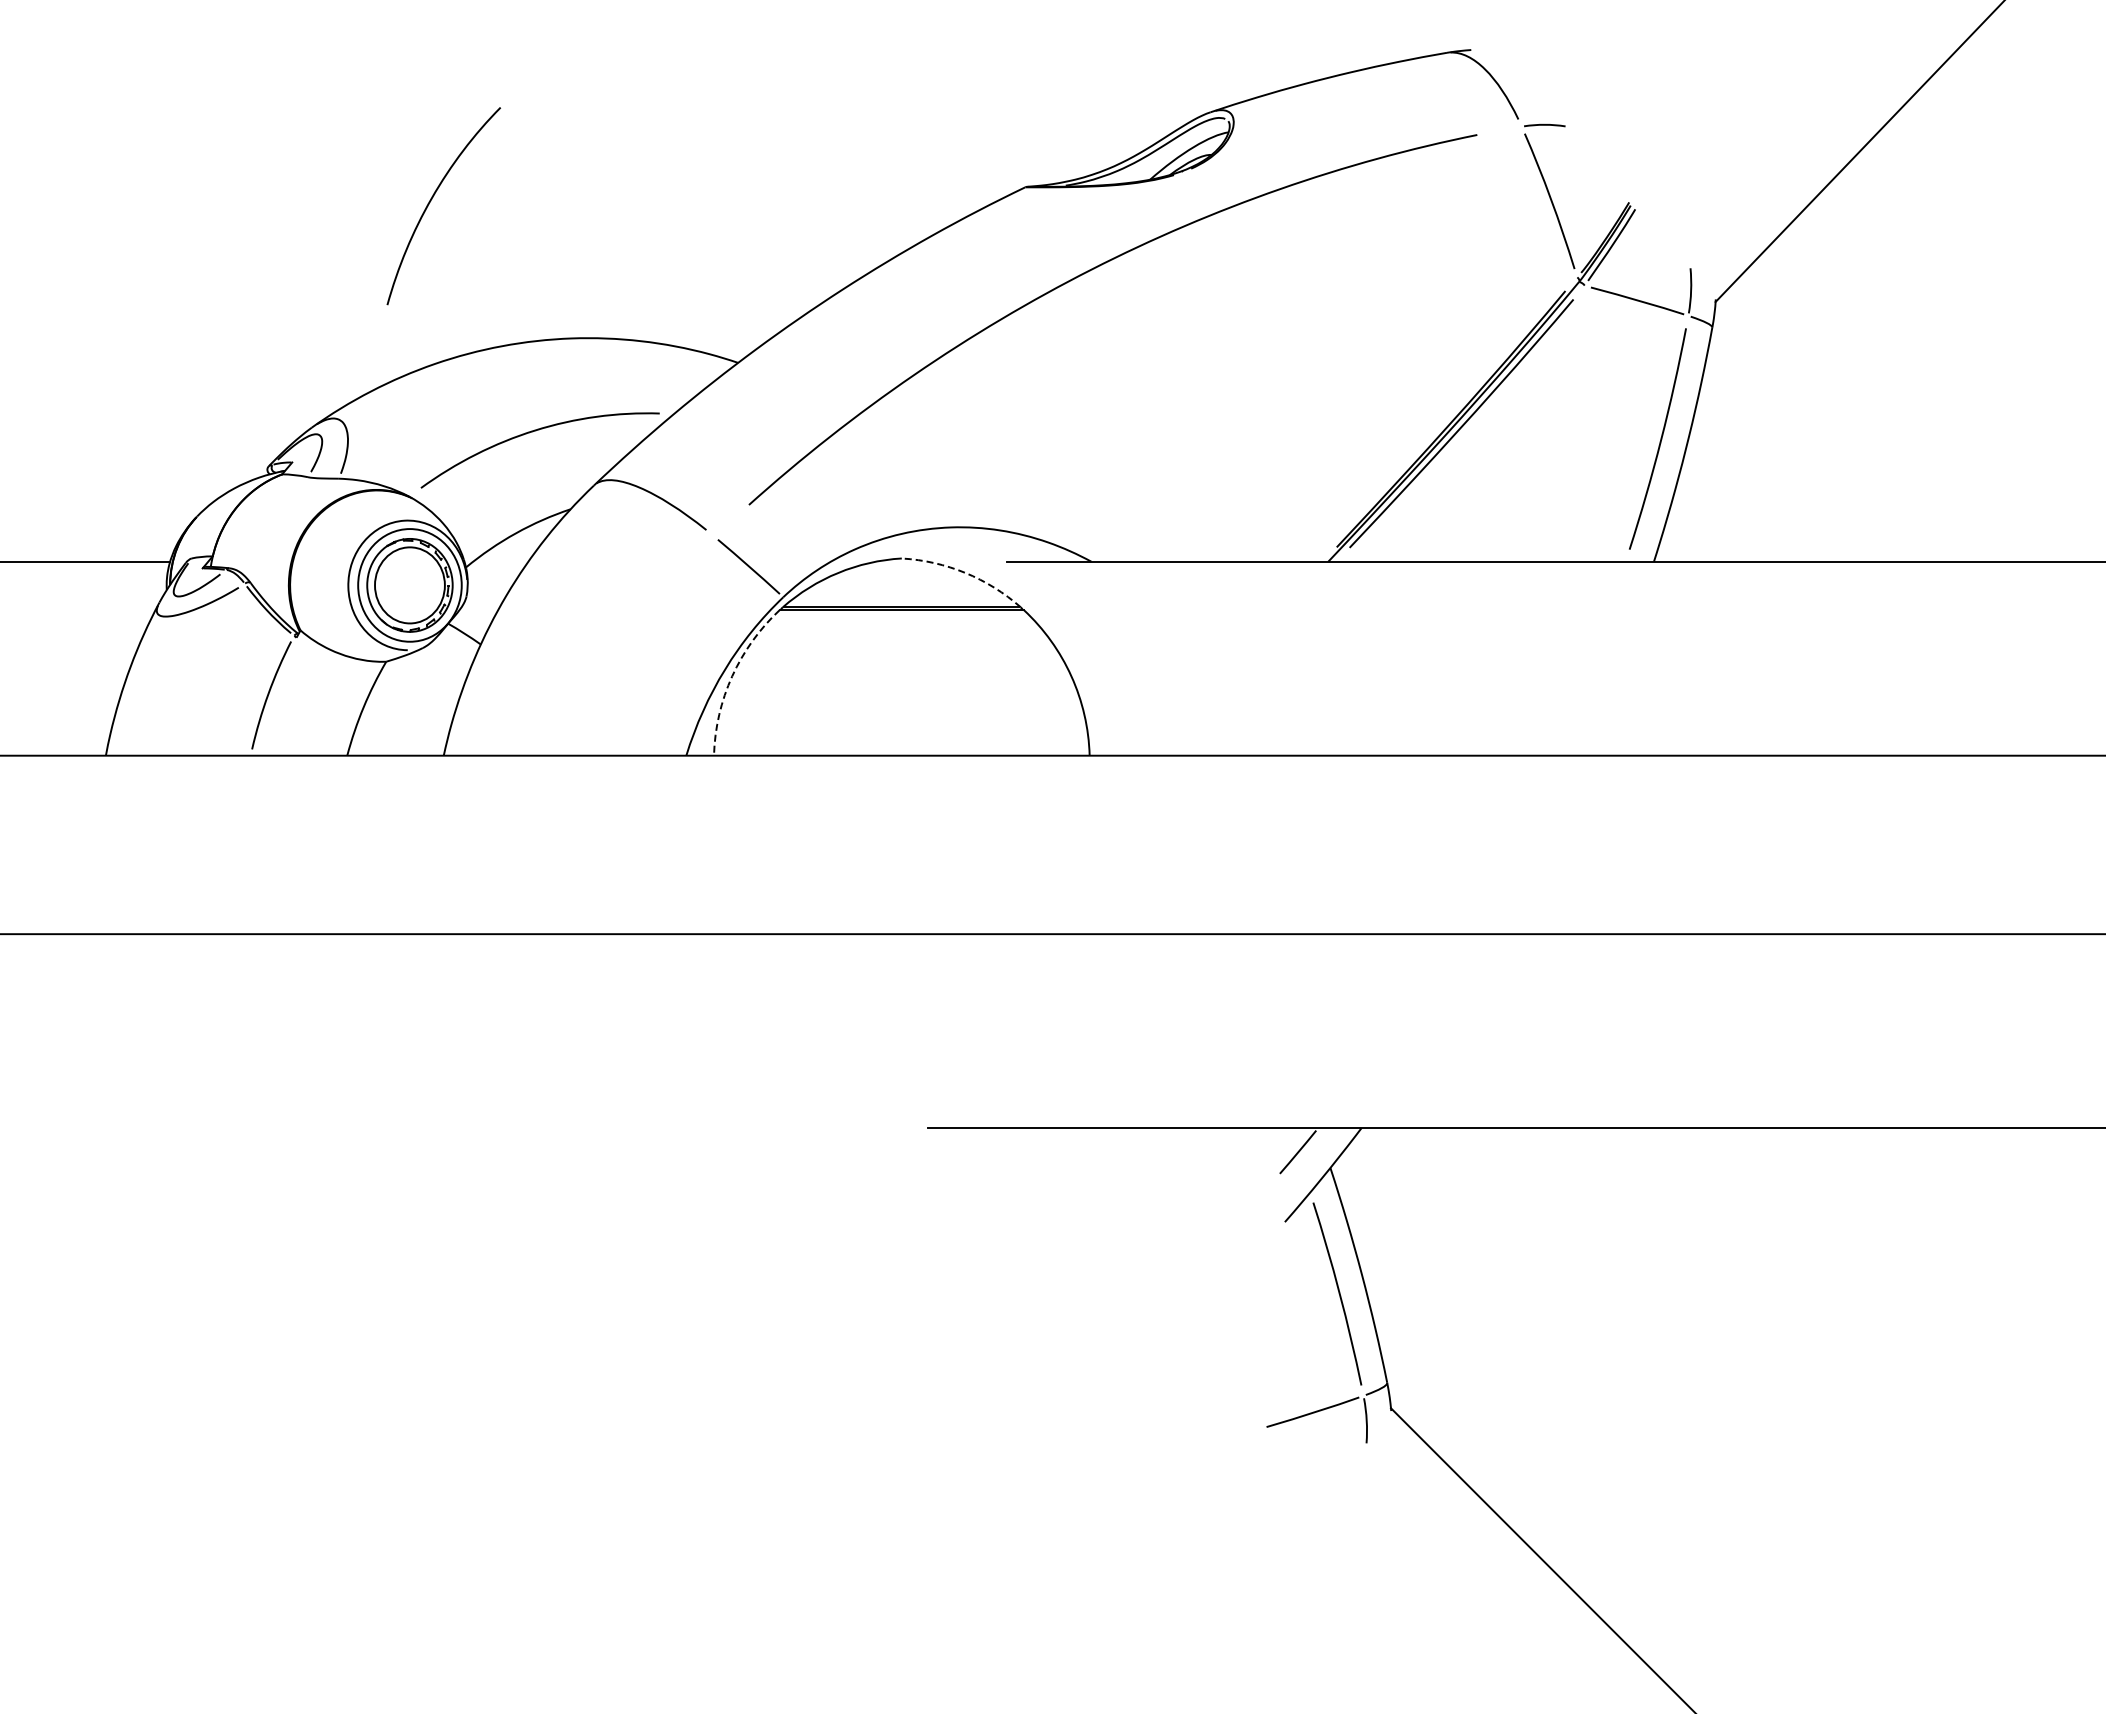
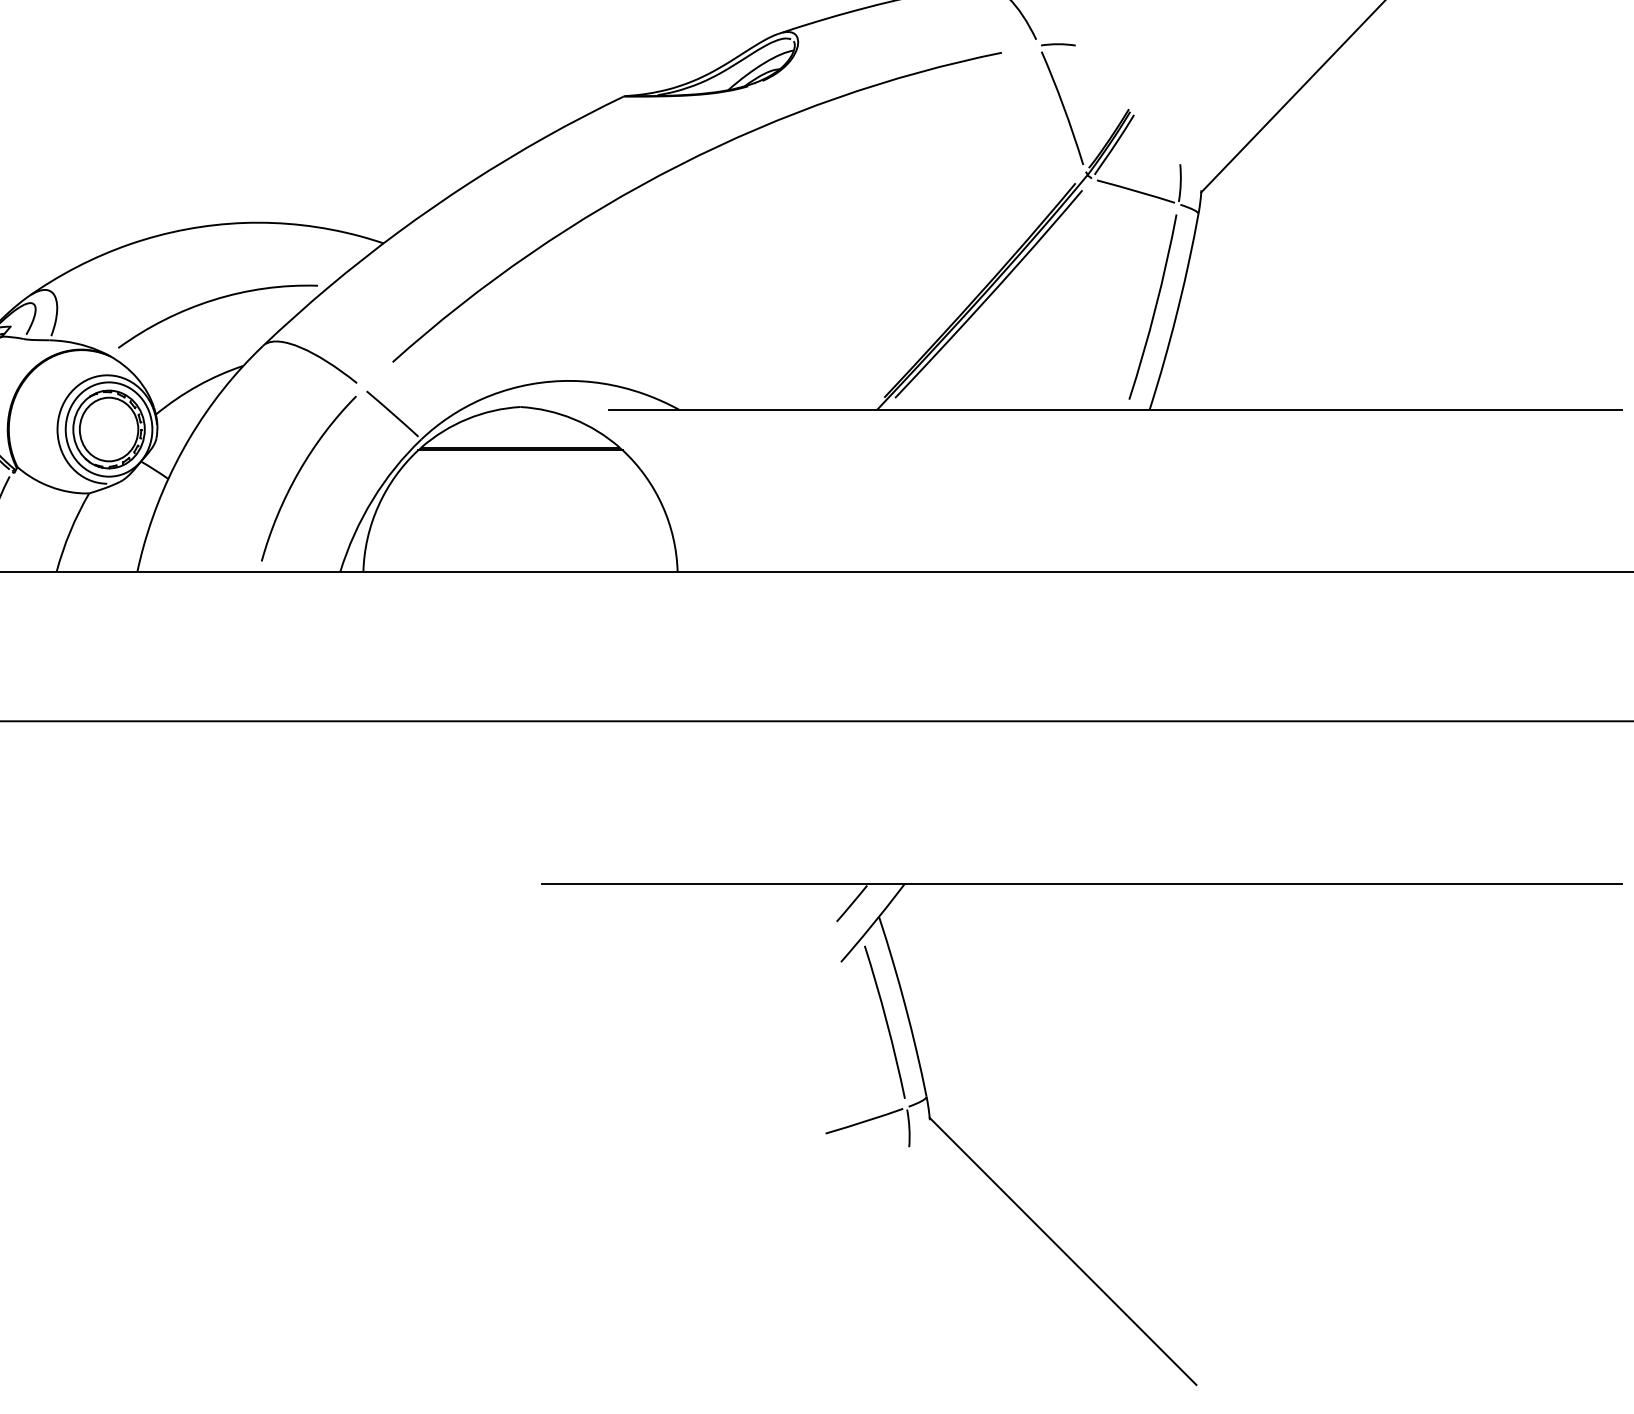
curve: (431, 201) -> (298, 474), moved
arc: (965, 572) -> (573, 418), dashed -> solid
arc: (732, 676) -> (378, 505), dashed -> solid

